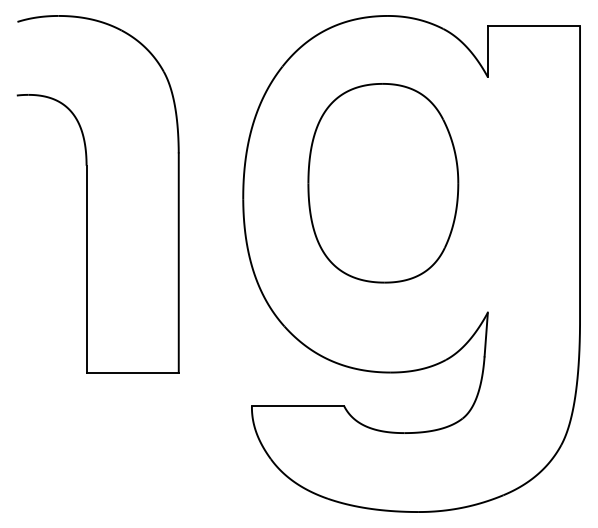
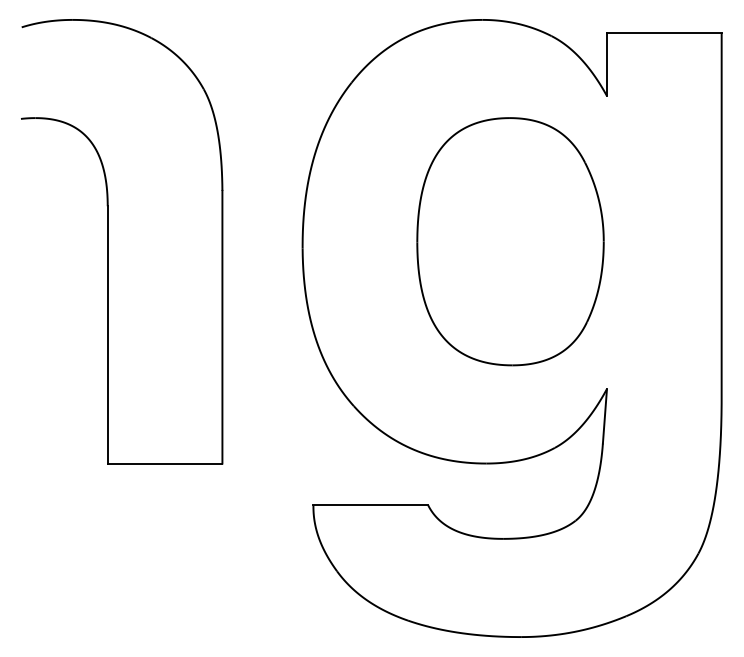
part: (383, 183) -> (510, 242), moved

